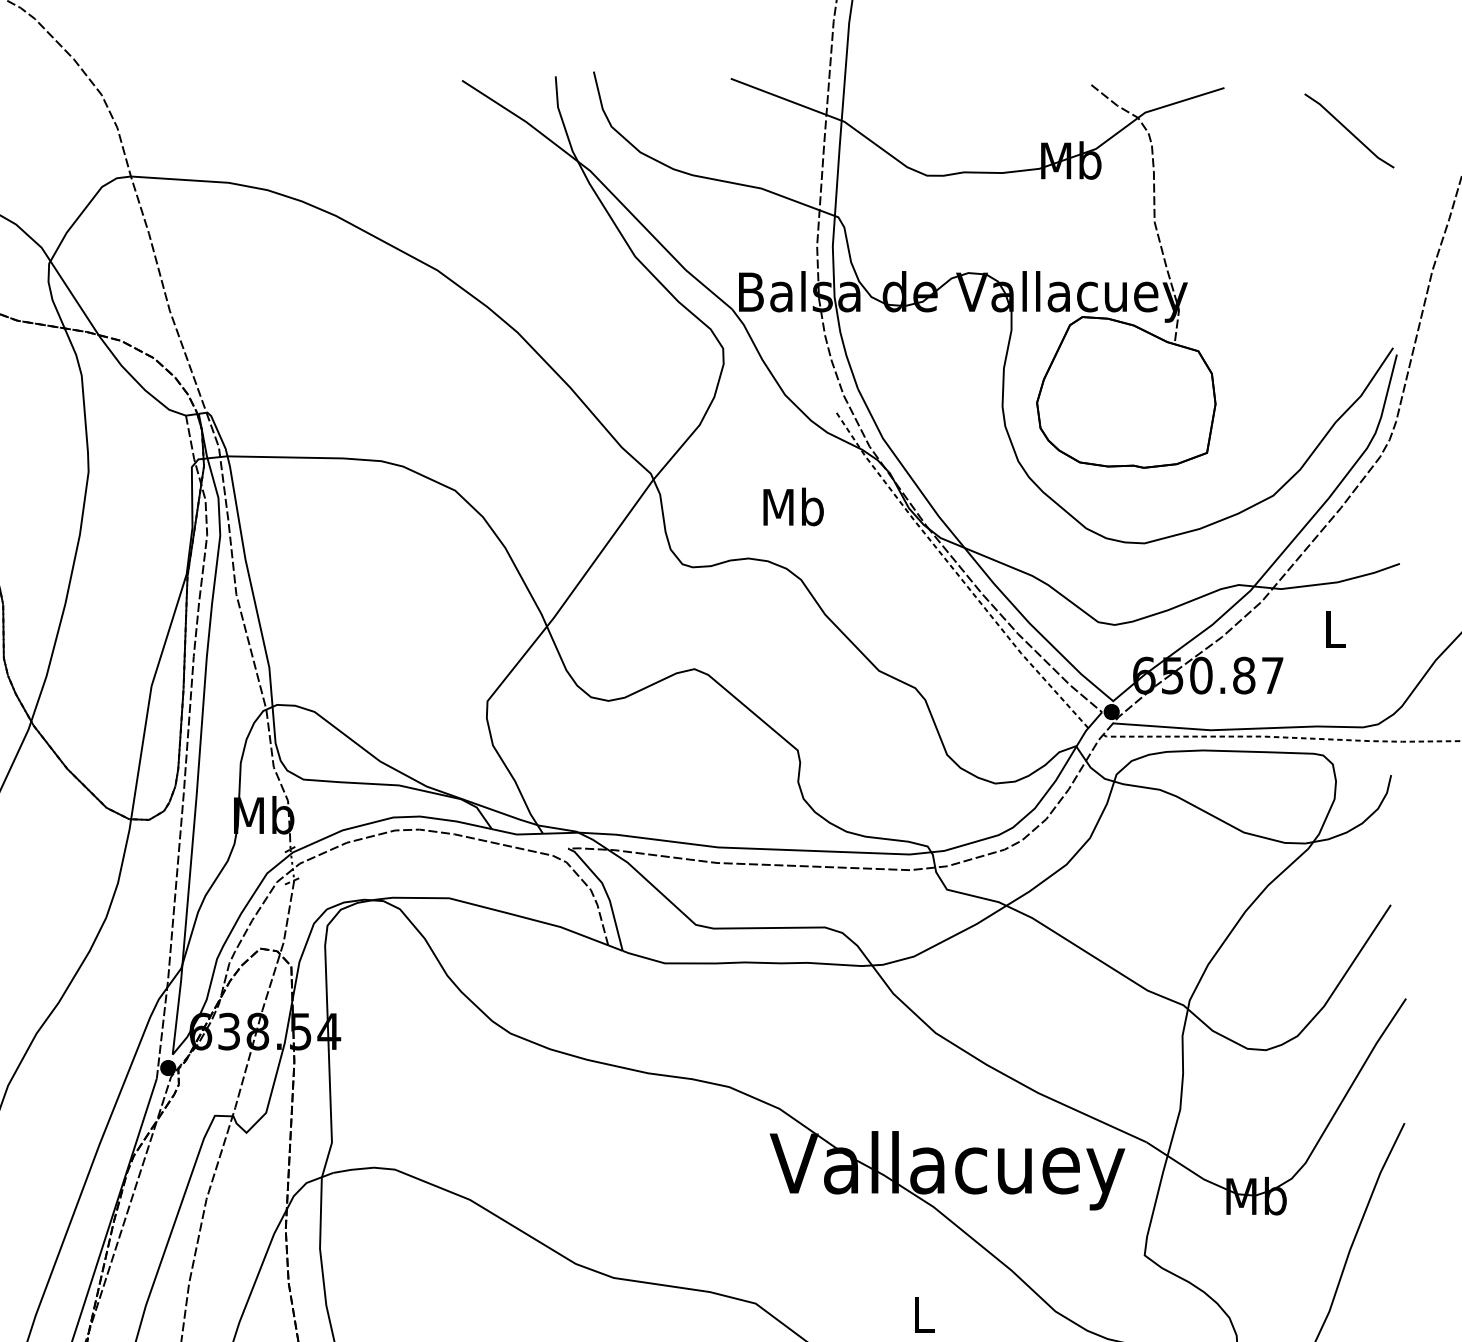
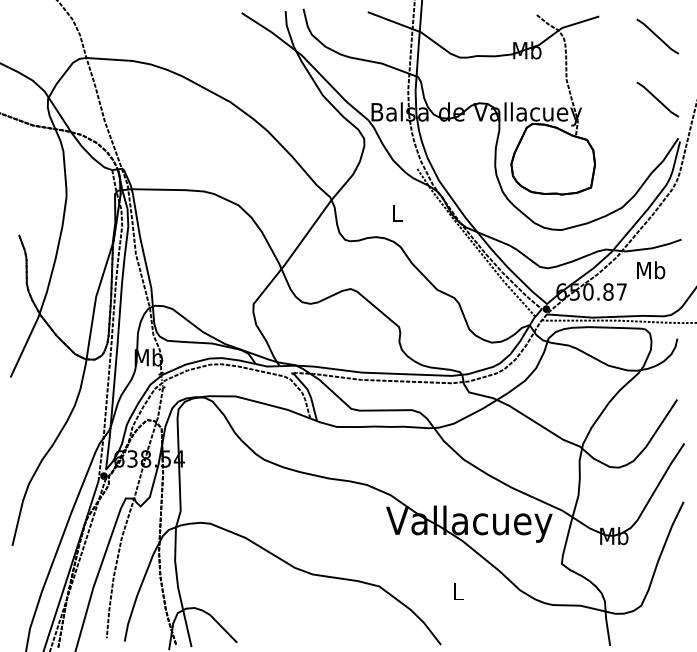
line: (1348, 265) -> (657, 99), added
text: (794, 506) -> (397, 212), Mb -> L
text: (1335, 629) -> (651, 270), L -> Mb

